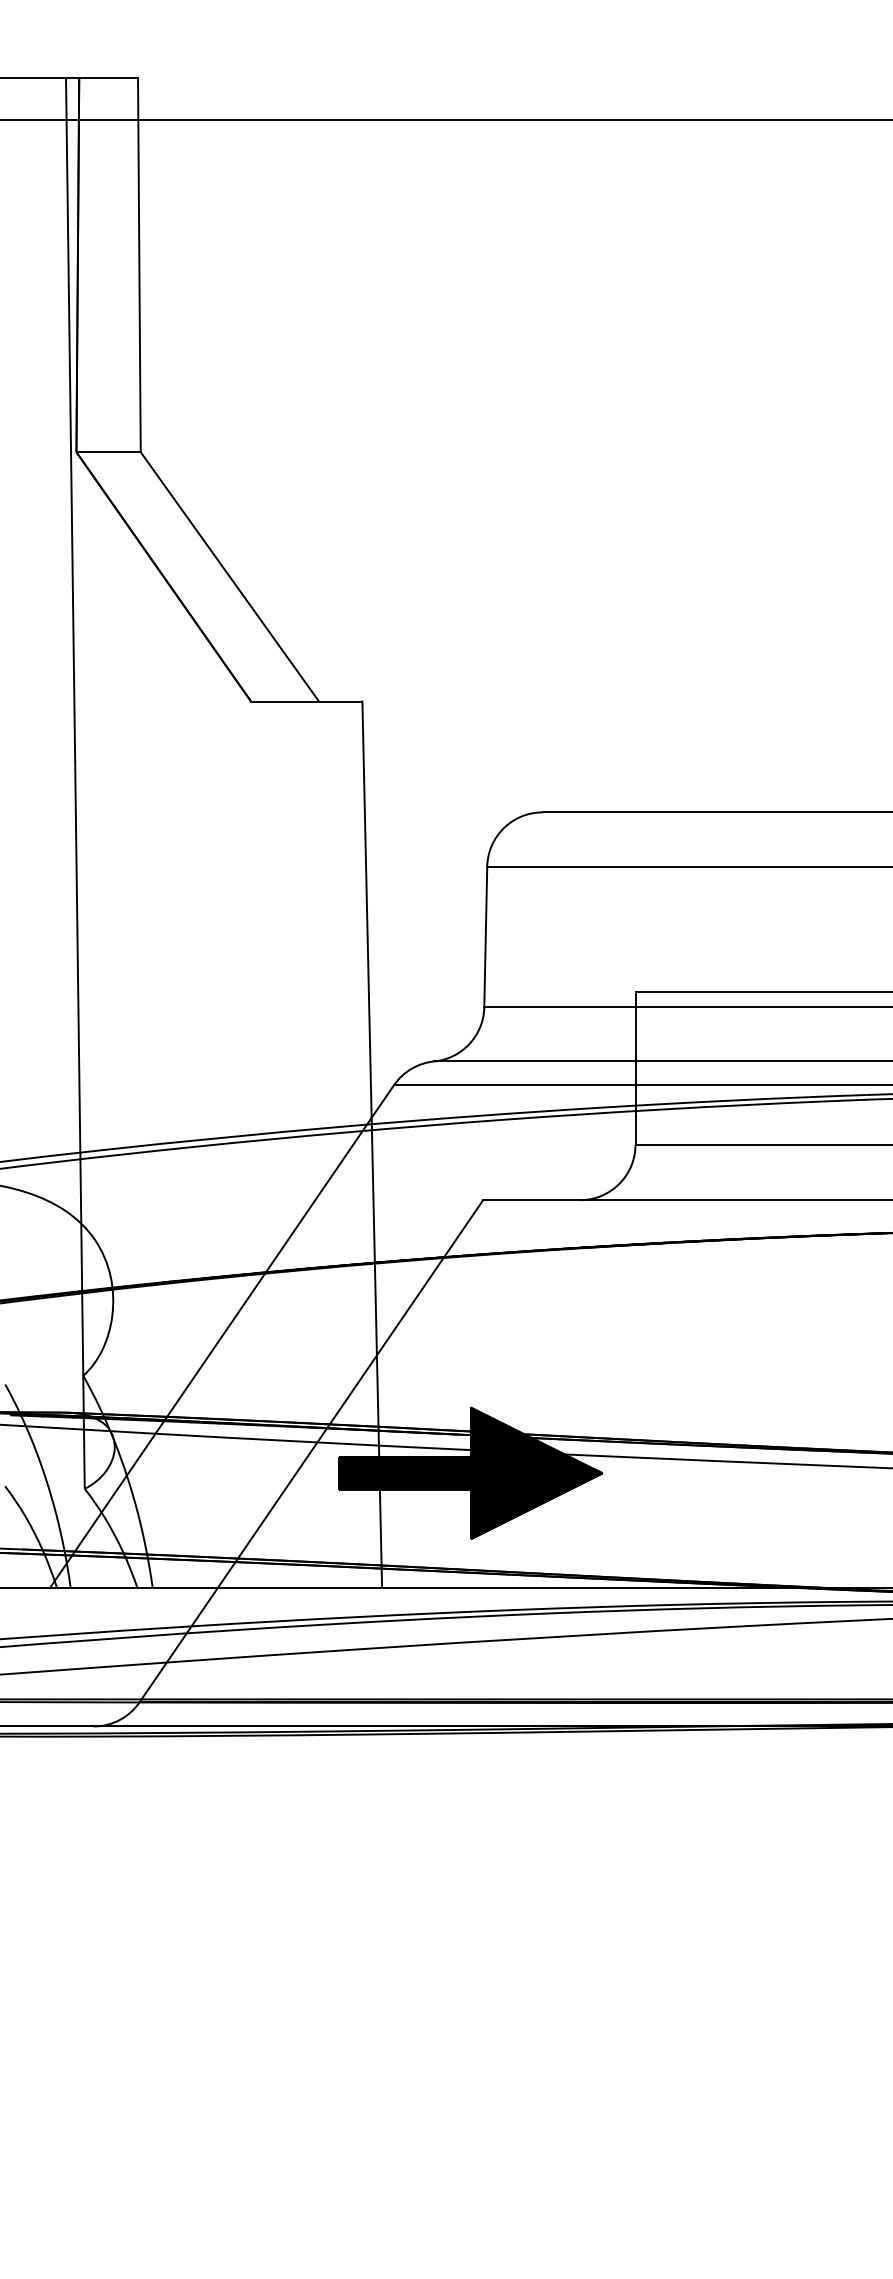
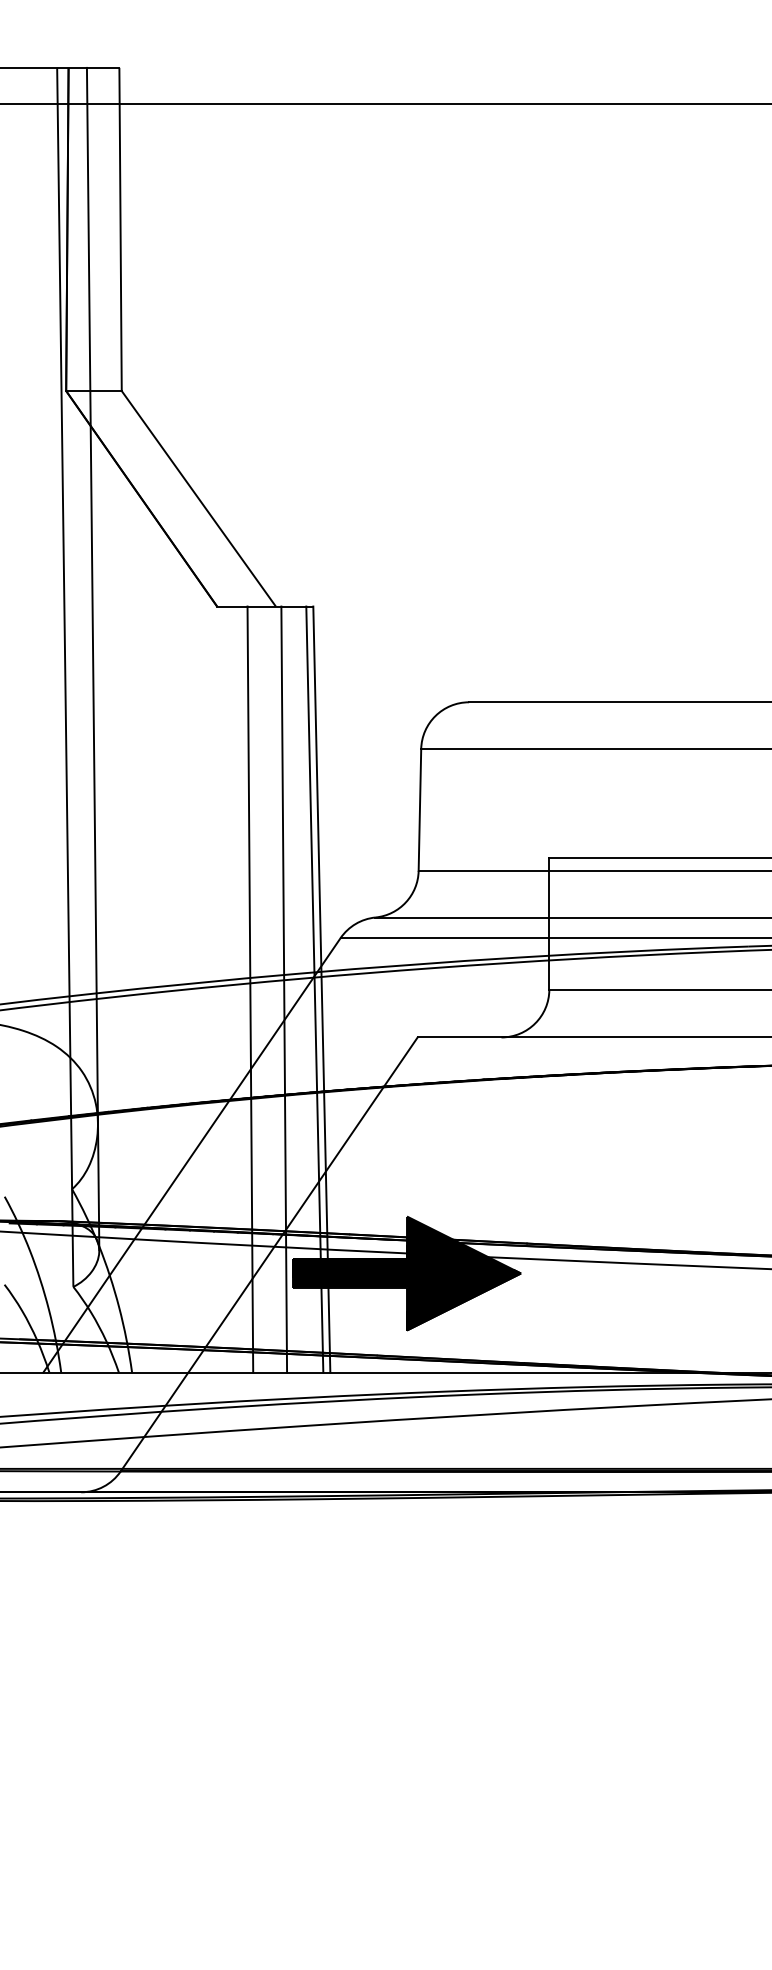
line: (106, 761) -> (92, 658), added
line: (289, 1144) -> (250, 989), added
line: (329, 1144) -> (284, 989), added
line: (363, 1144) -> (314, 989), added

